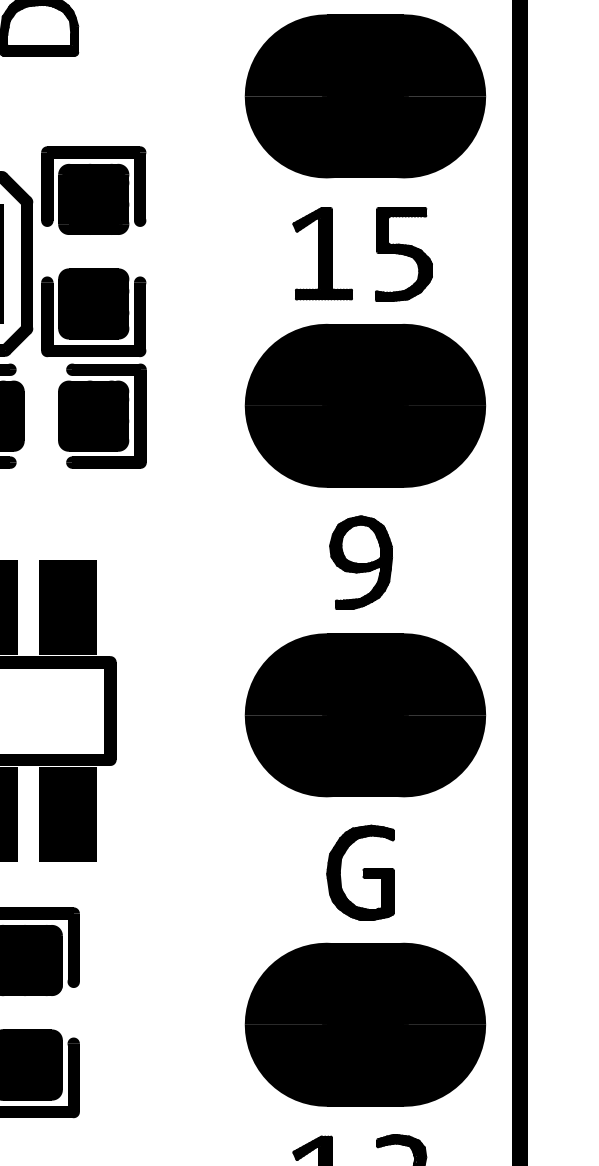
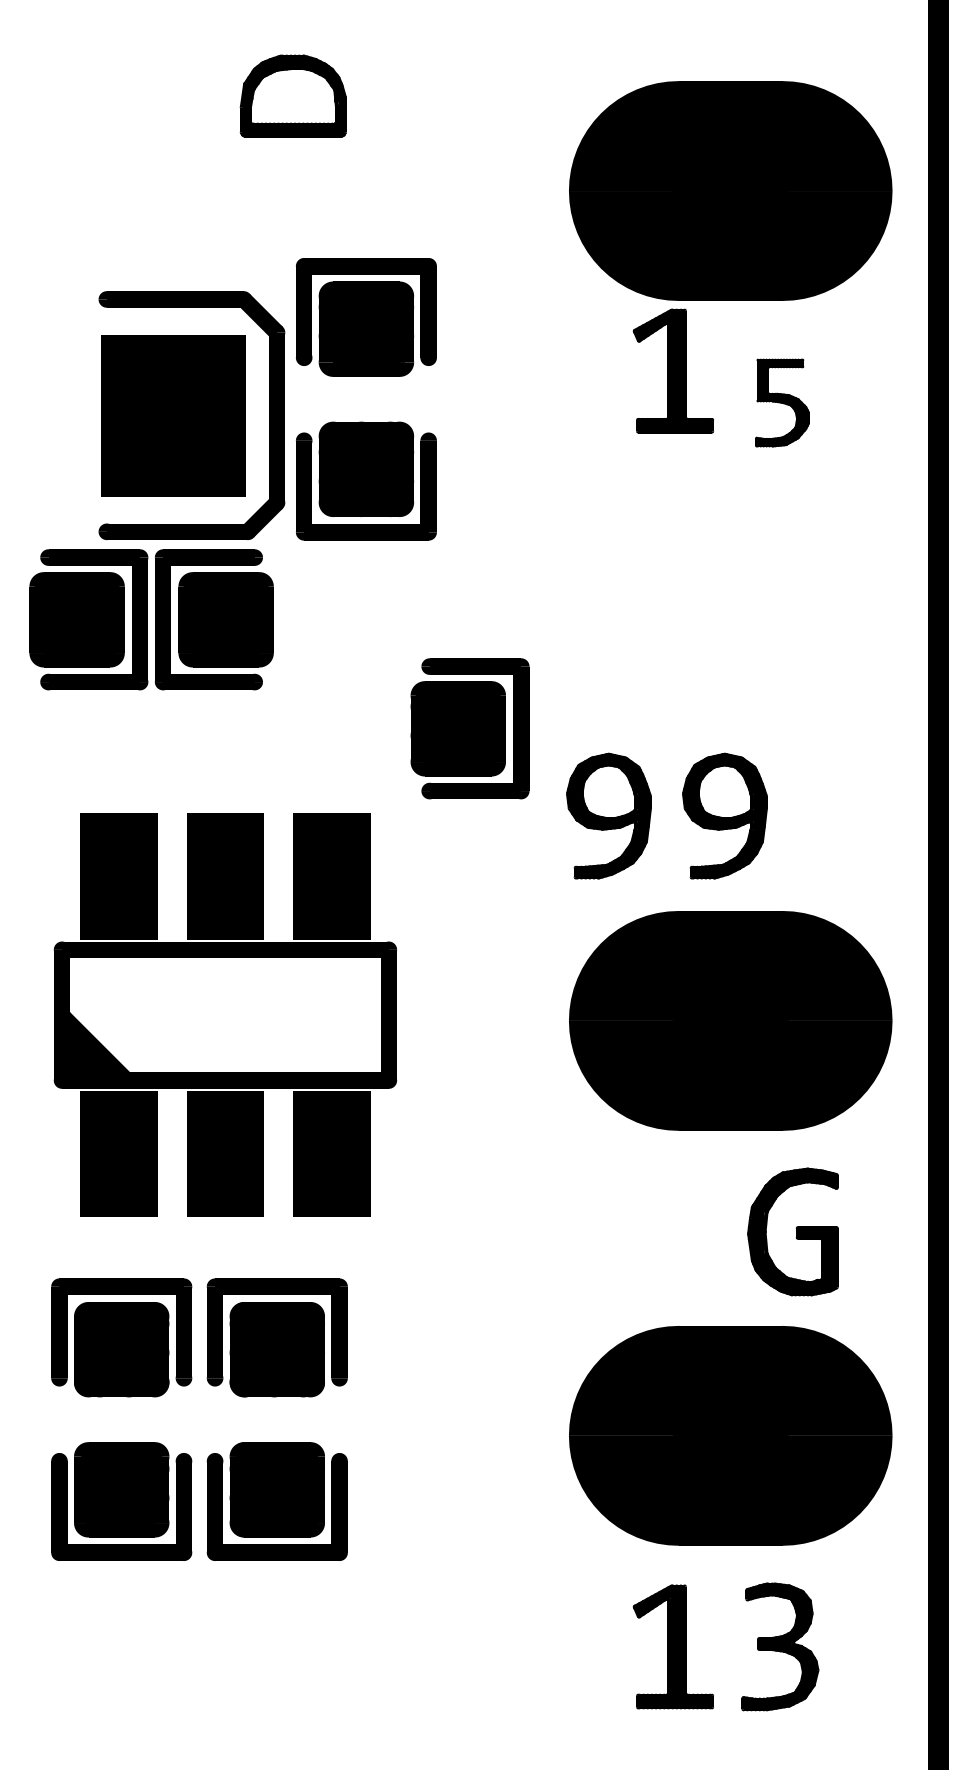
part: (322, 253) -> (673, 370), moved
part: (404, 254) -> (782, 402), size x0.7
part: (365, 405) -> (730, 605), removed
part: (102, 415) -> (469, 728), moved
part: (274, 562) -> (608, 815), added
part: (360, 872) -> (792, 1231), moved

